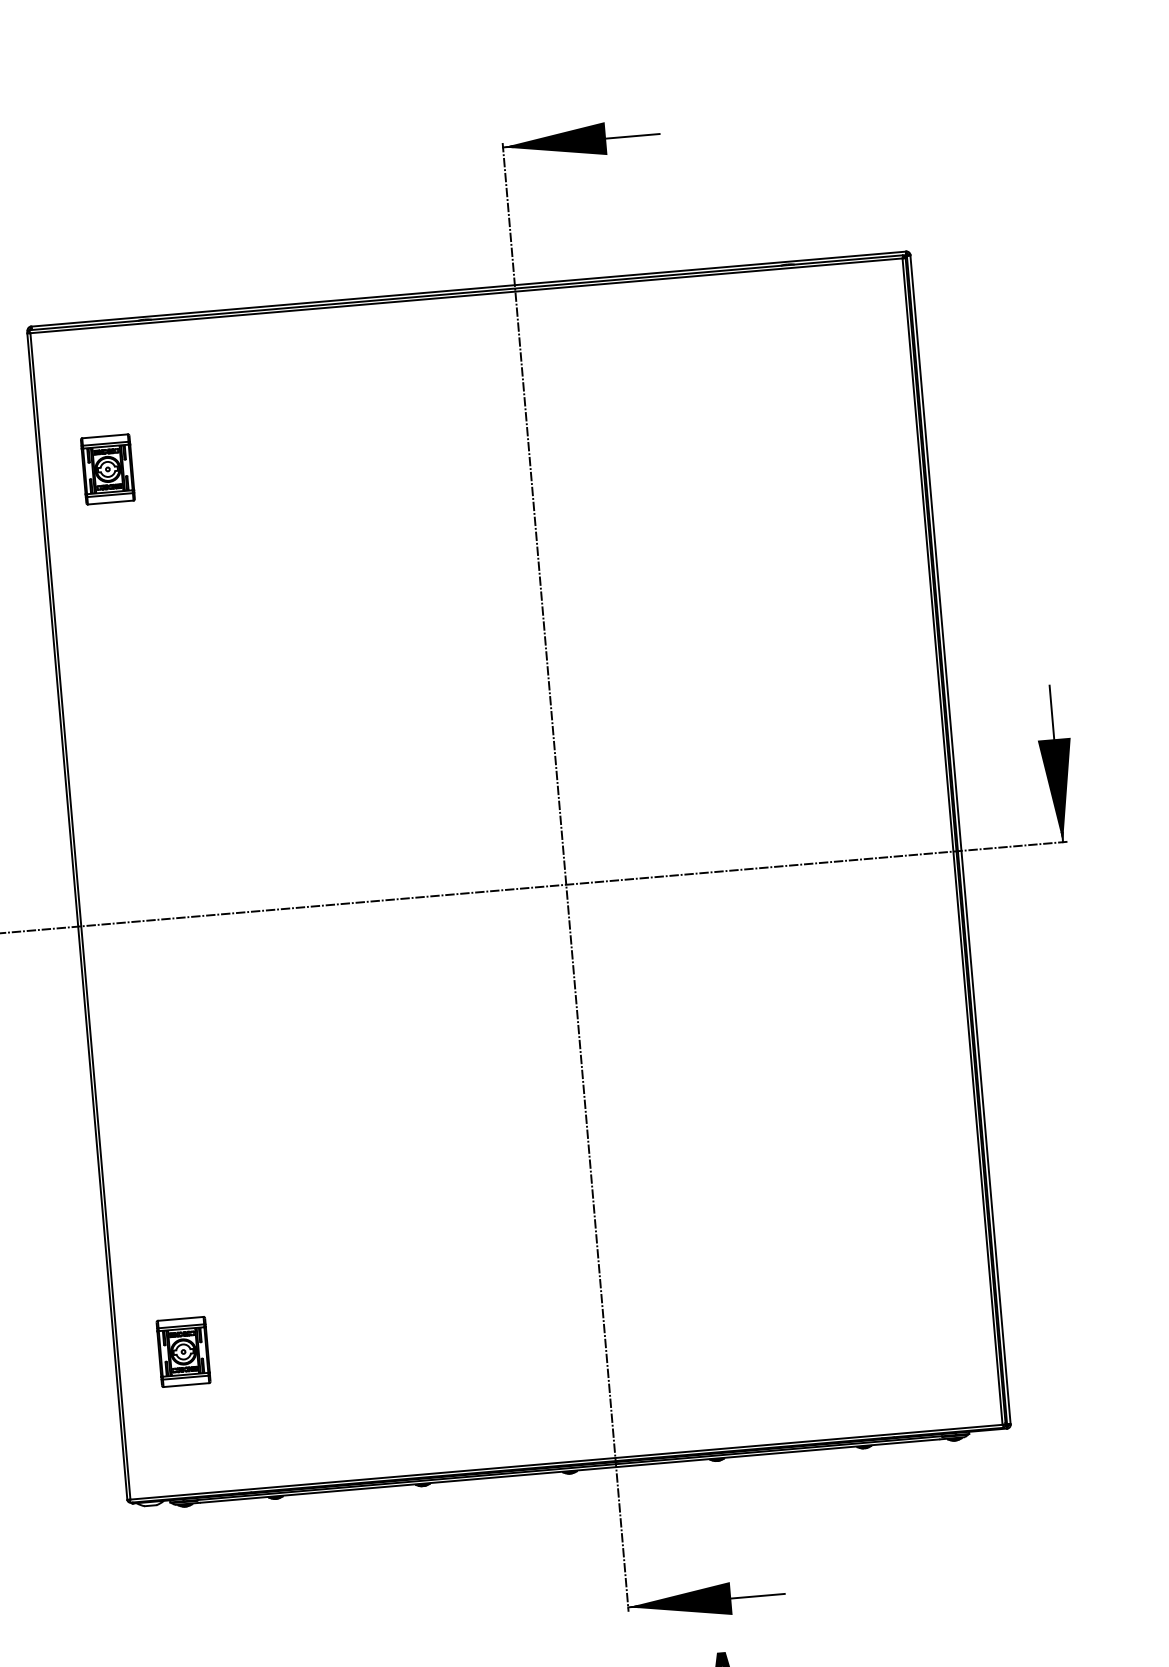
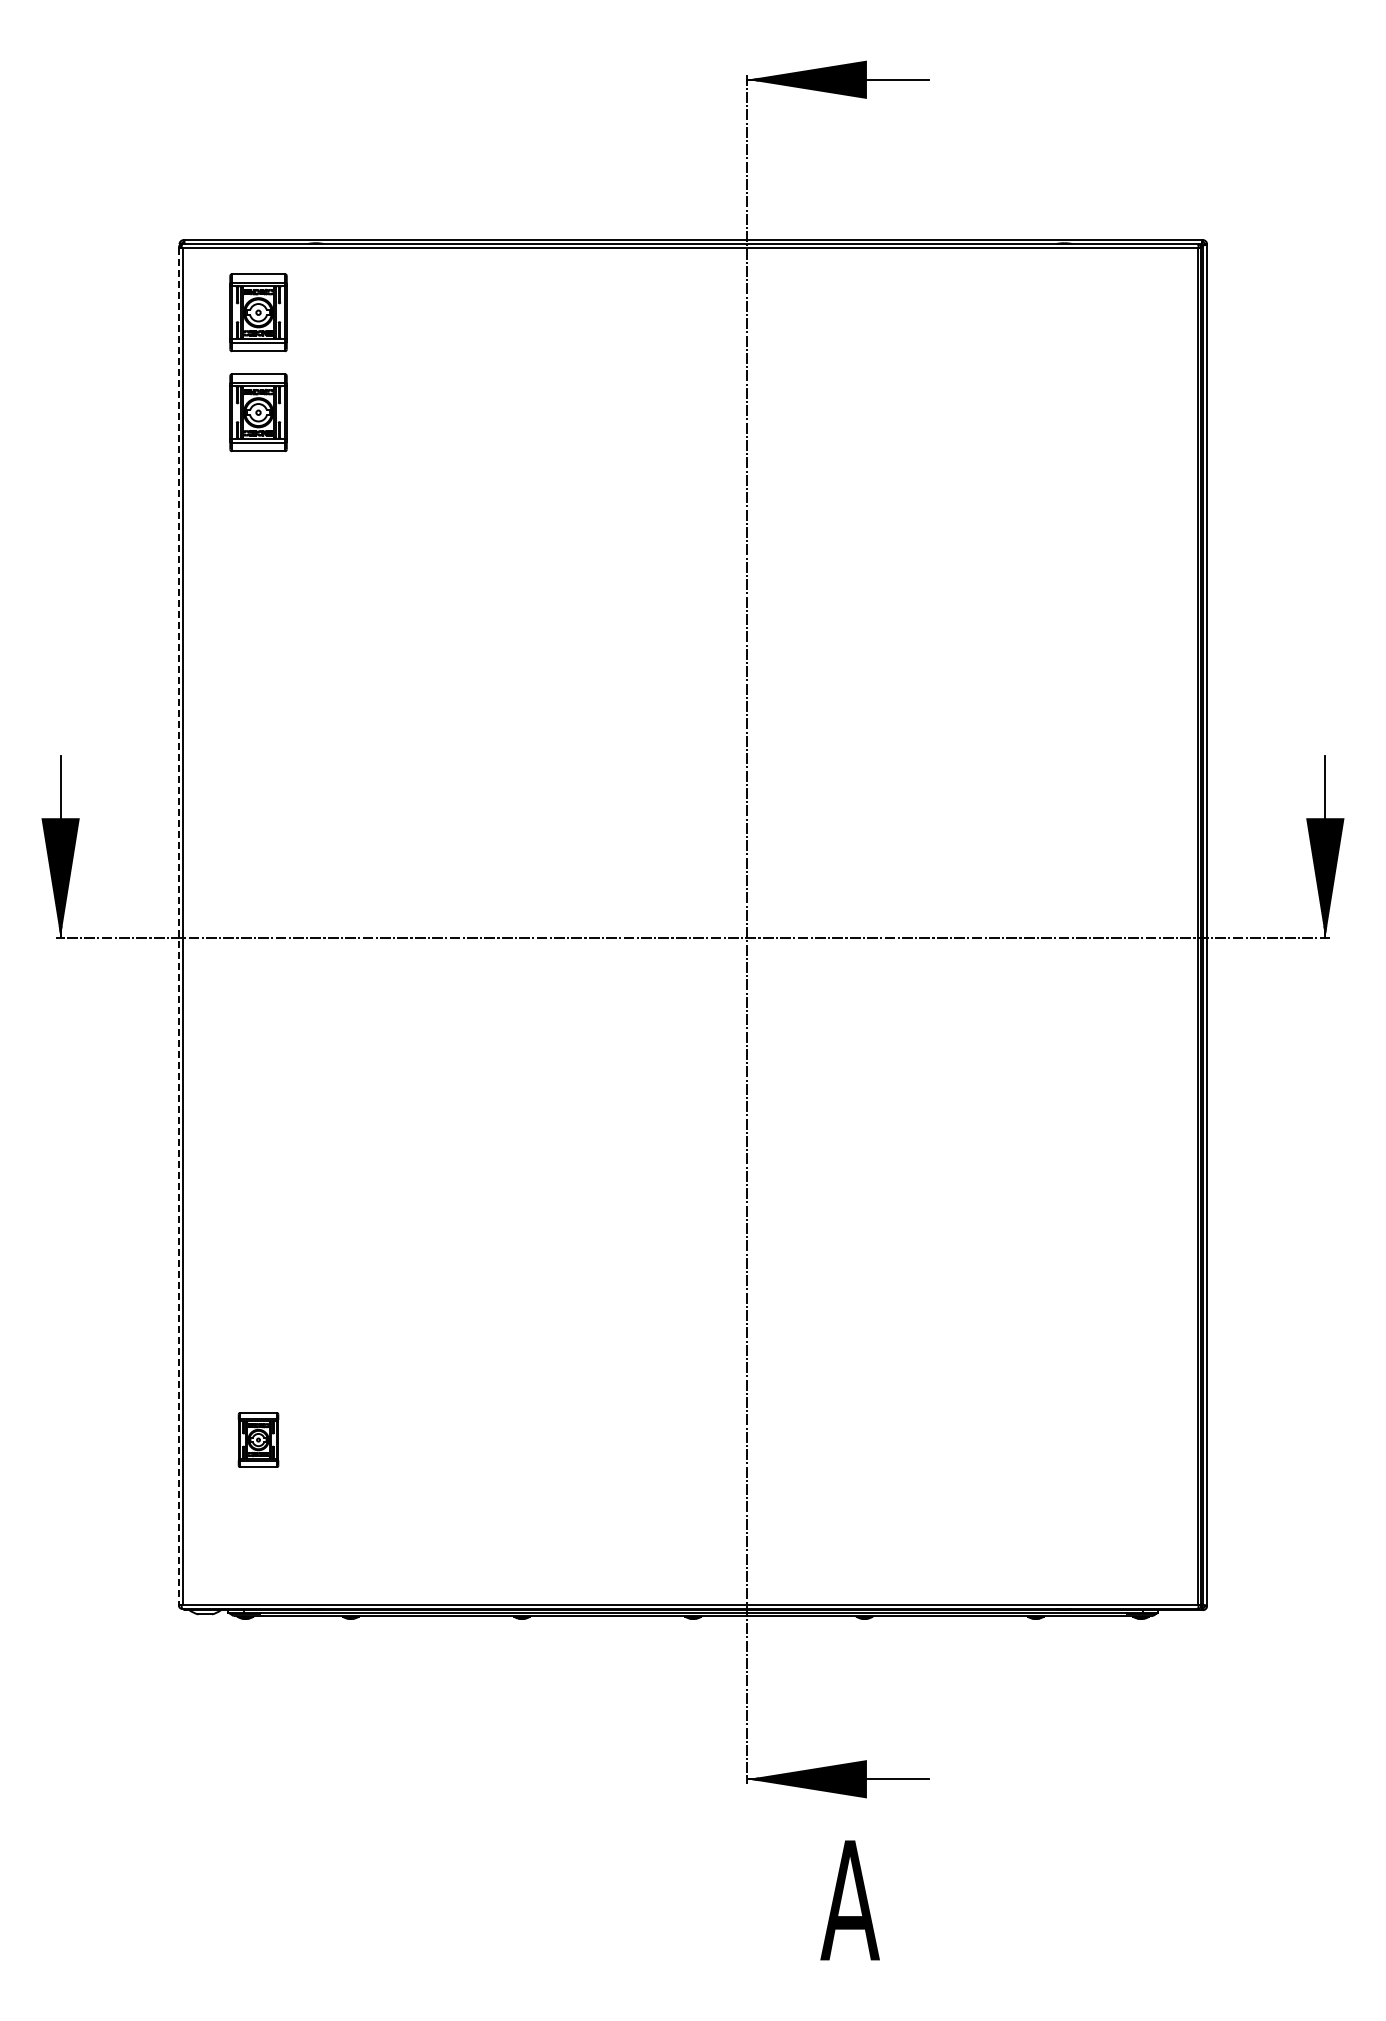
part: (100, 383) -> (258, 312), added
line: (76, 916) -> (178, 926), solid -> dashed
part: (183, 1351) -> (258, 1439), size x0.7

